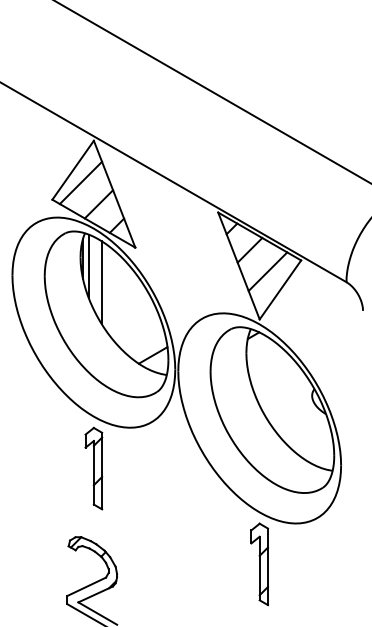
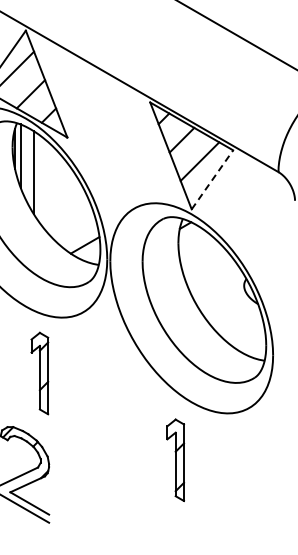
line: (280, 289) -> (212, 179), solid -> dashed
part: (93, 468) -> (39, 373), moved
part: (259, 564) -> (175, 460), moved

